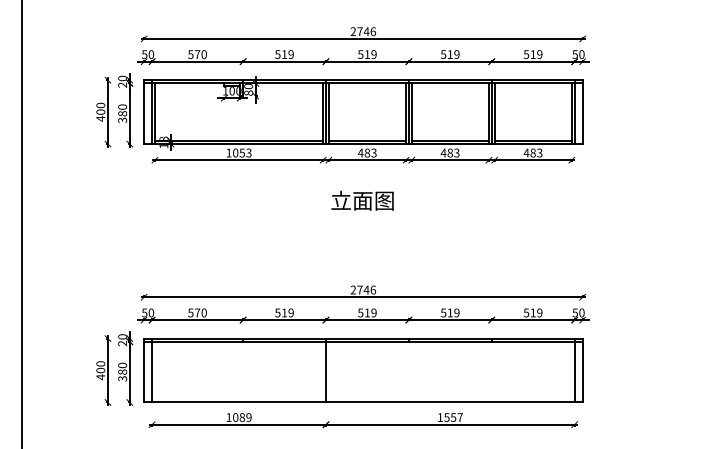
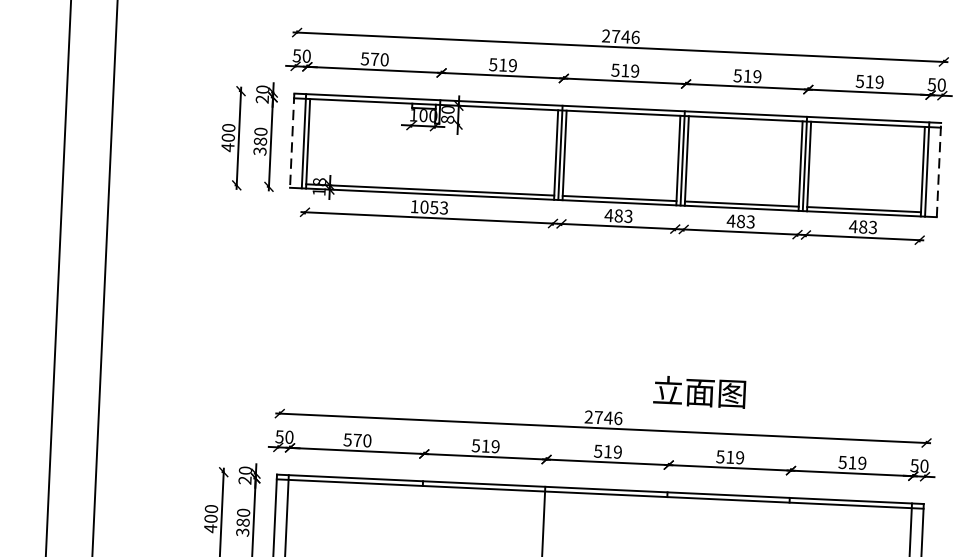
line: (144, 112) -> (292, 141), solid -> dashed
line: (582, 112) -> (938, 170), solid -> dashed
text: (362, 200) -> (699, 391), moved

